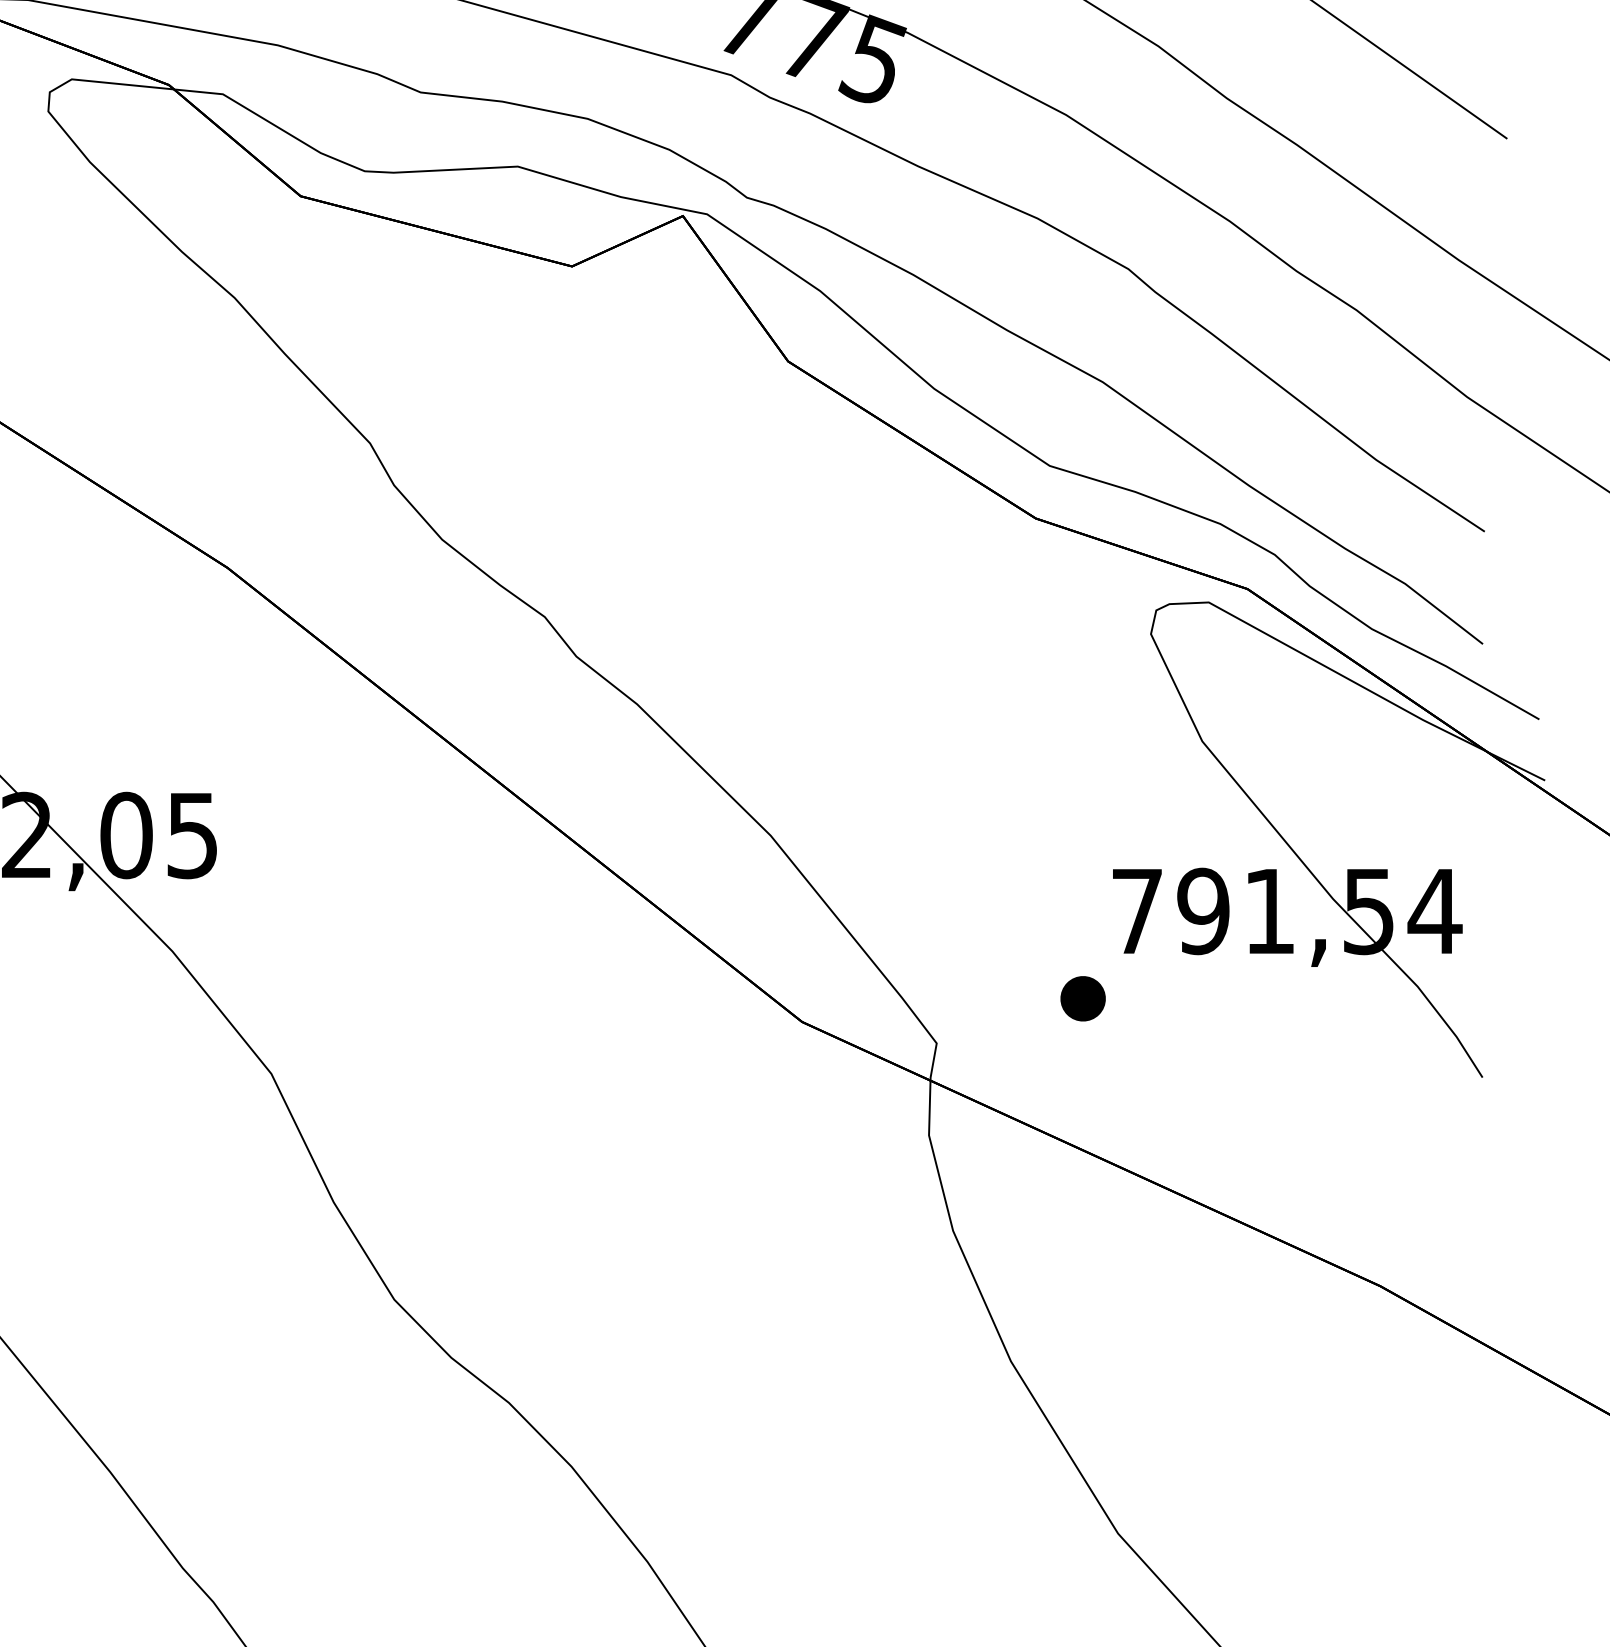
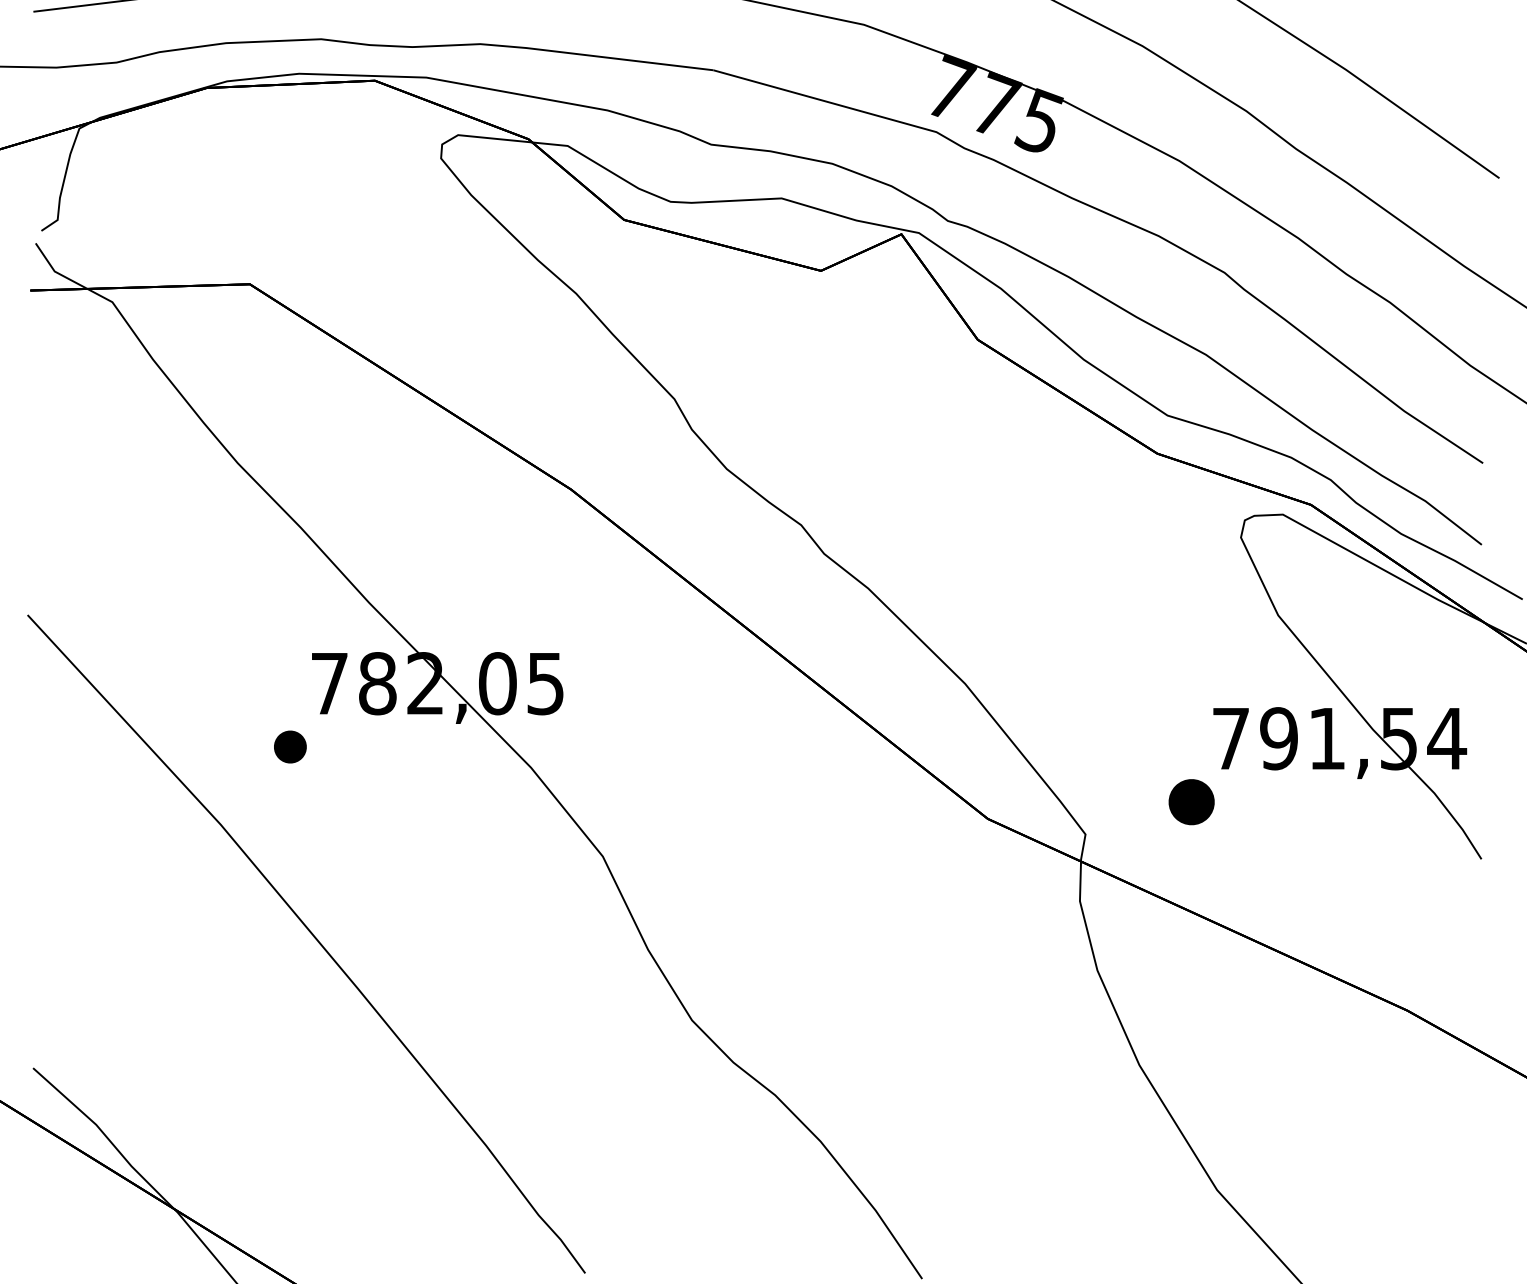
part: (1082, 997) -> (1191, 801), size x1.4

